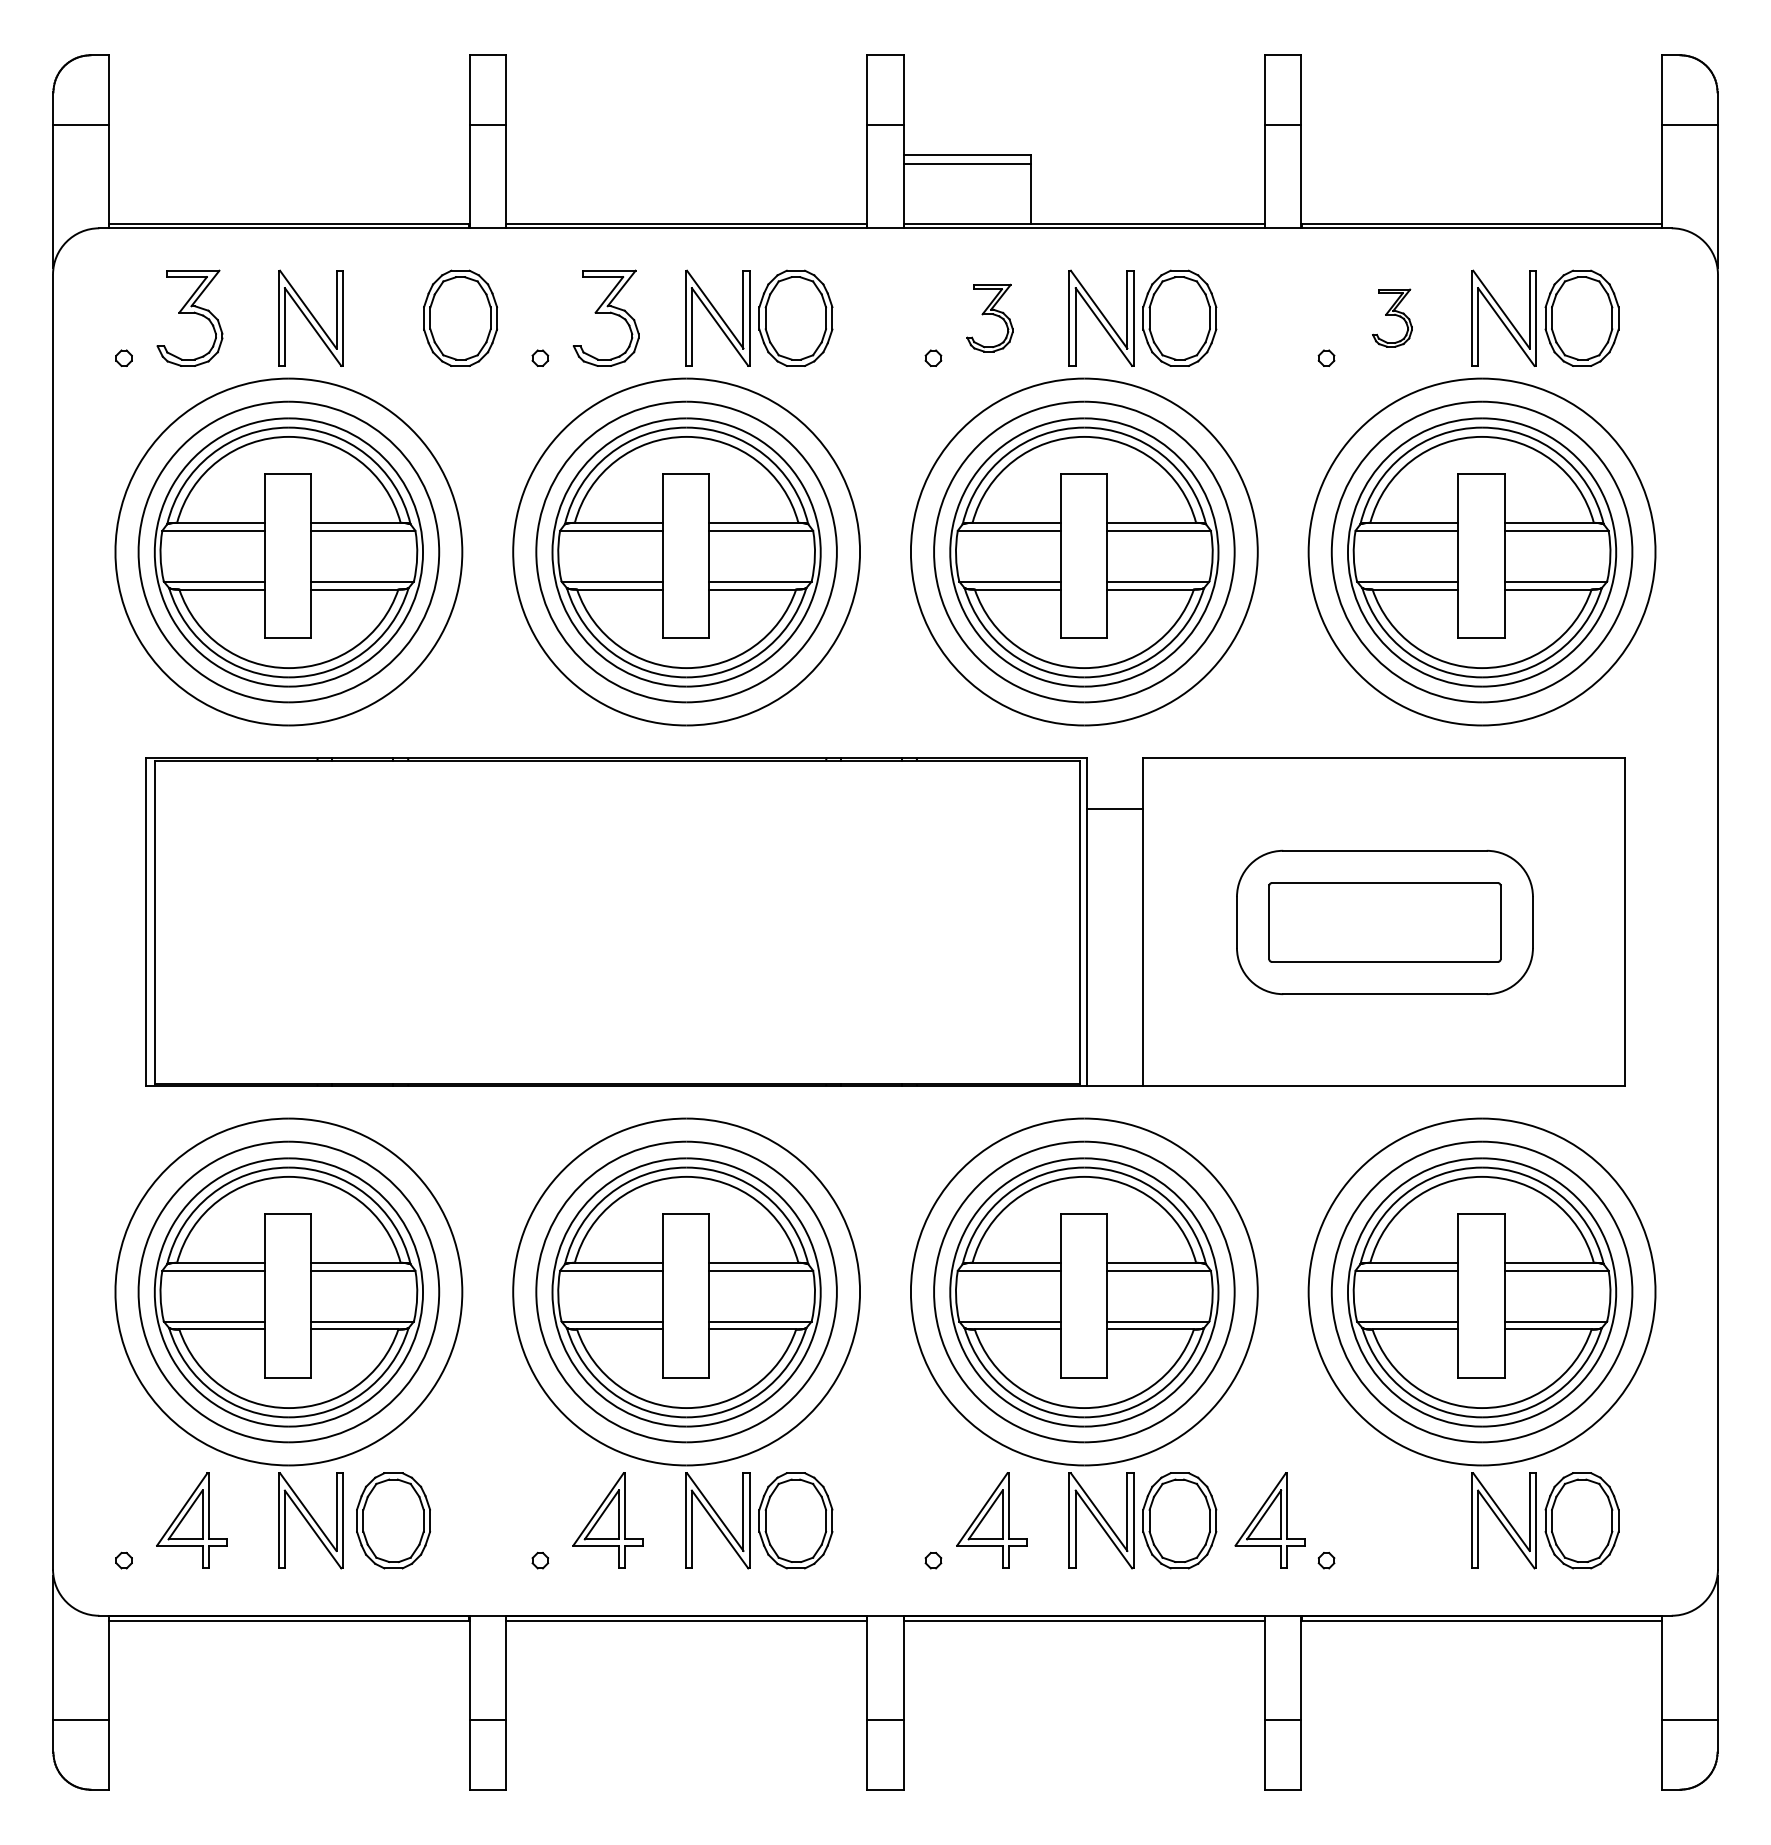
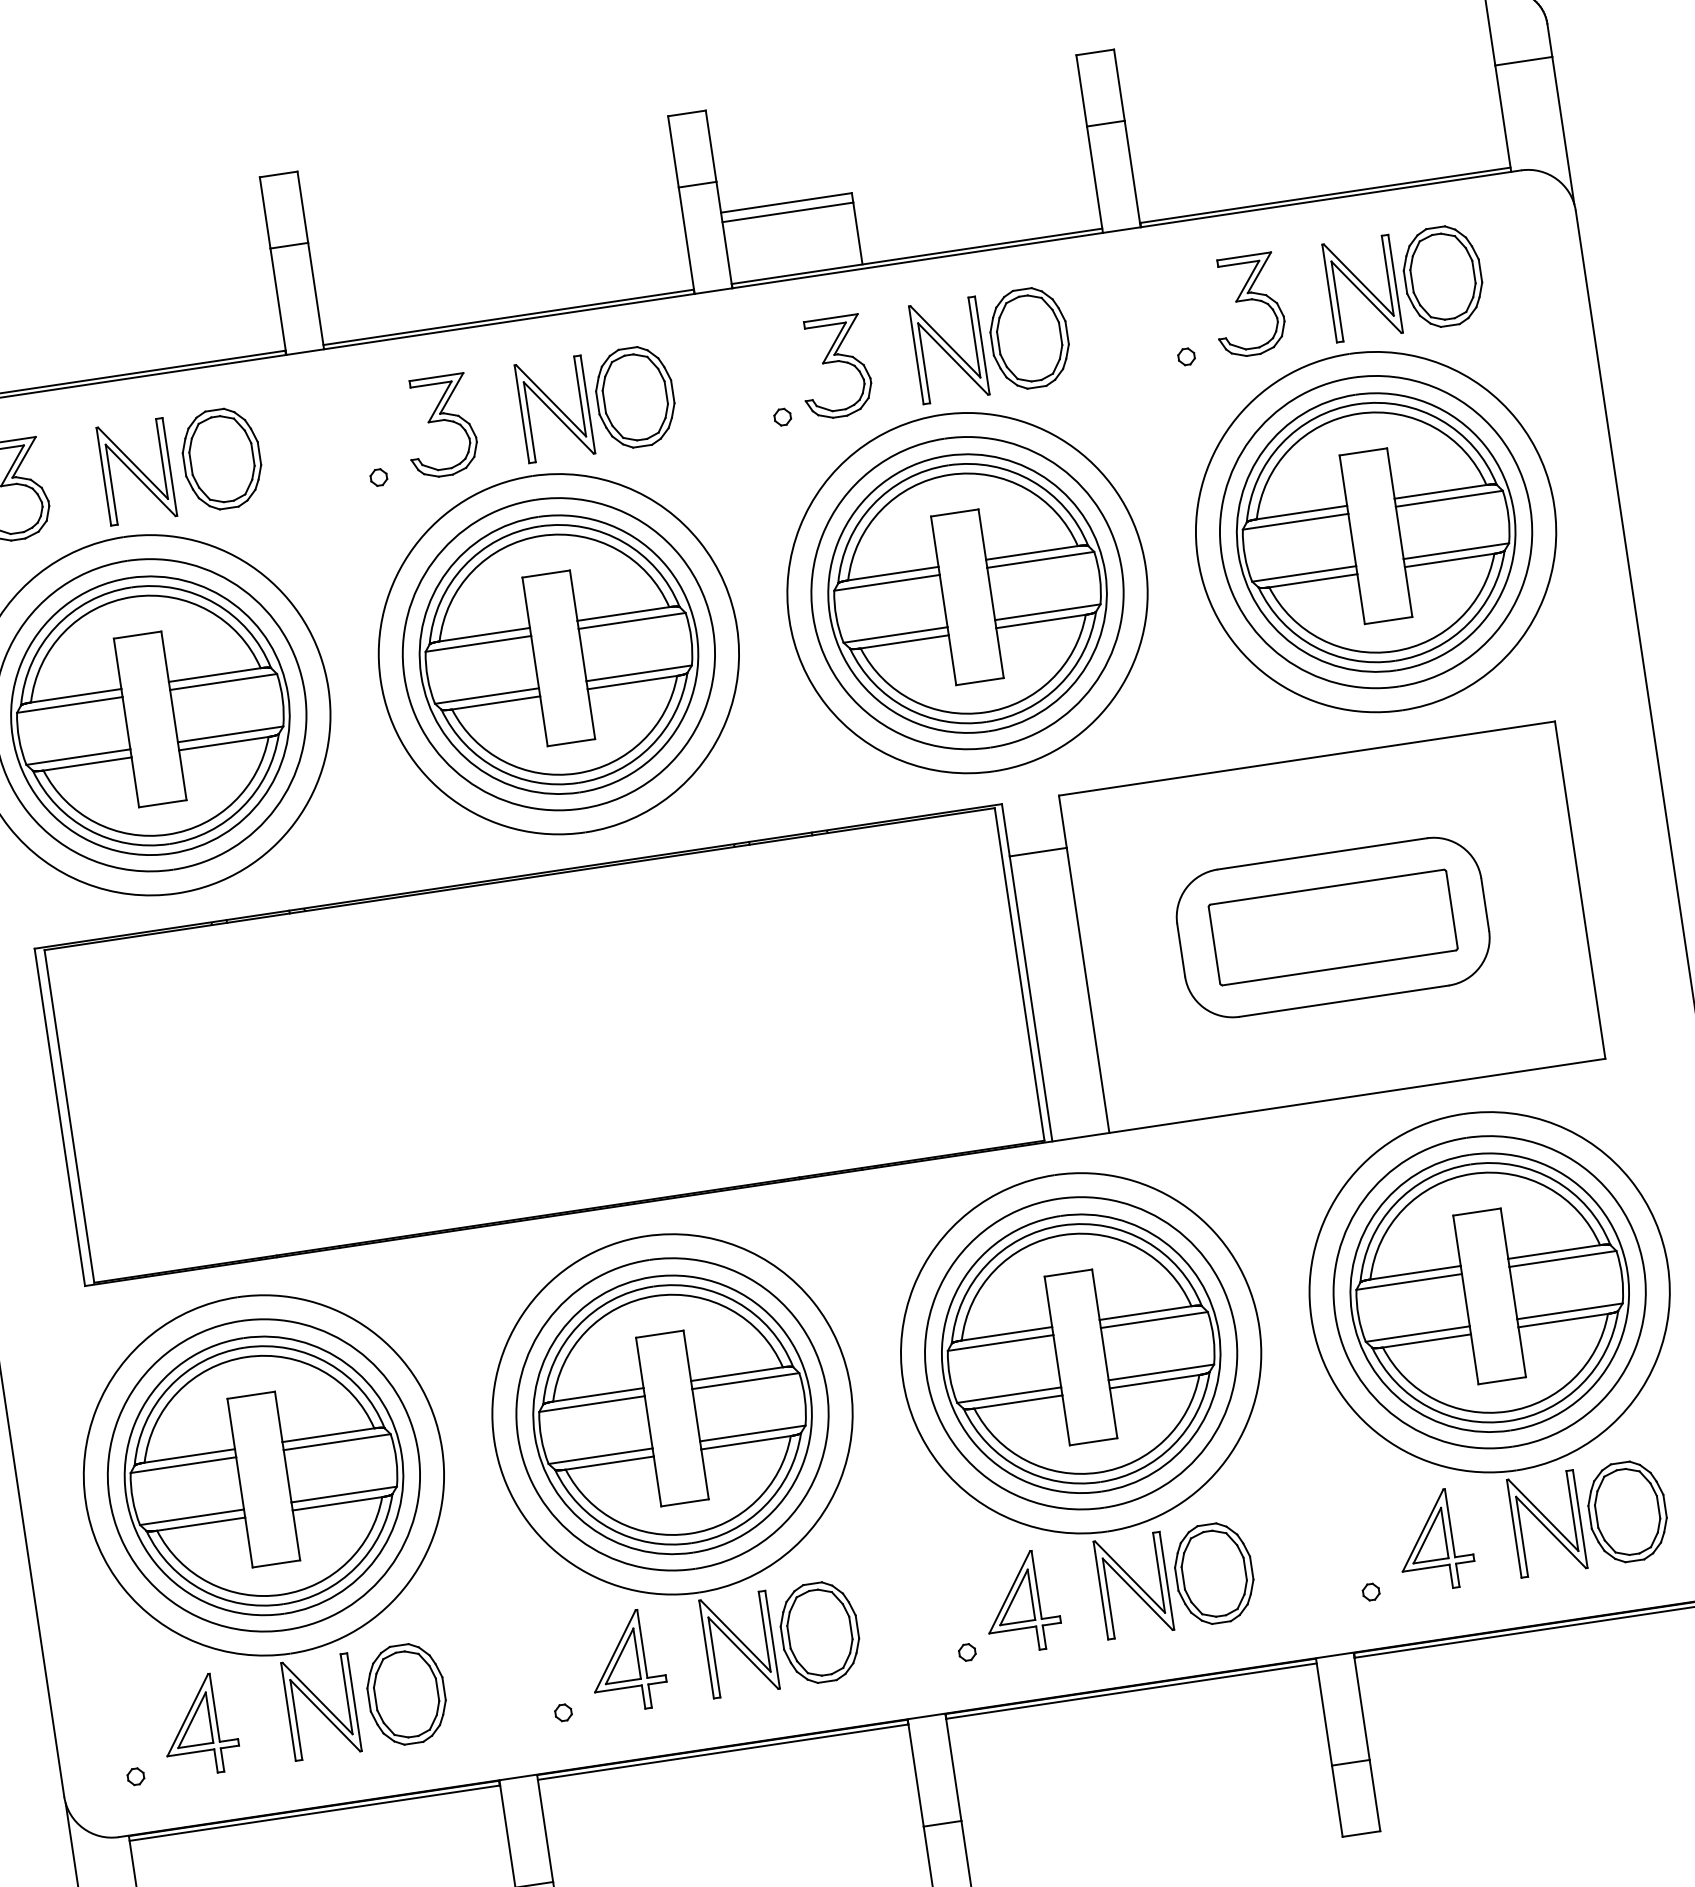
part: (460, 317) -> (221, 458), moved
part: (989, 317) -> (834, 366), size x1.43
part: (1392, 317) -> (1248, 304), size x1.67
part: (1269, 1520) -> (1433, 1540), moved

